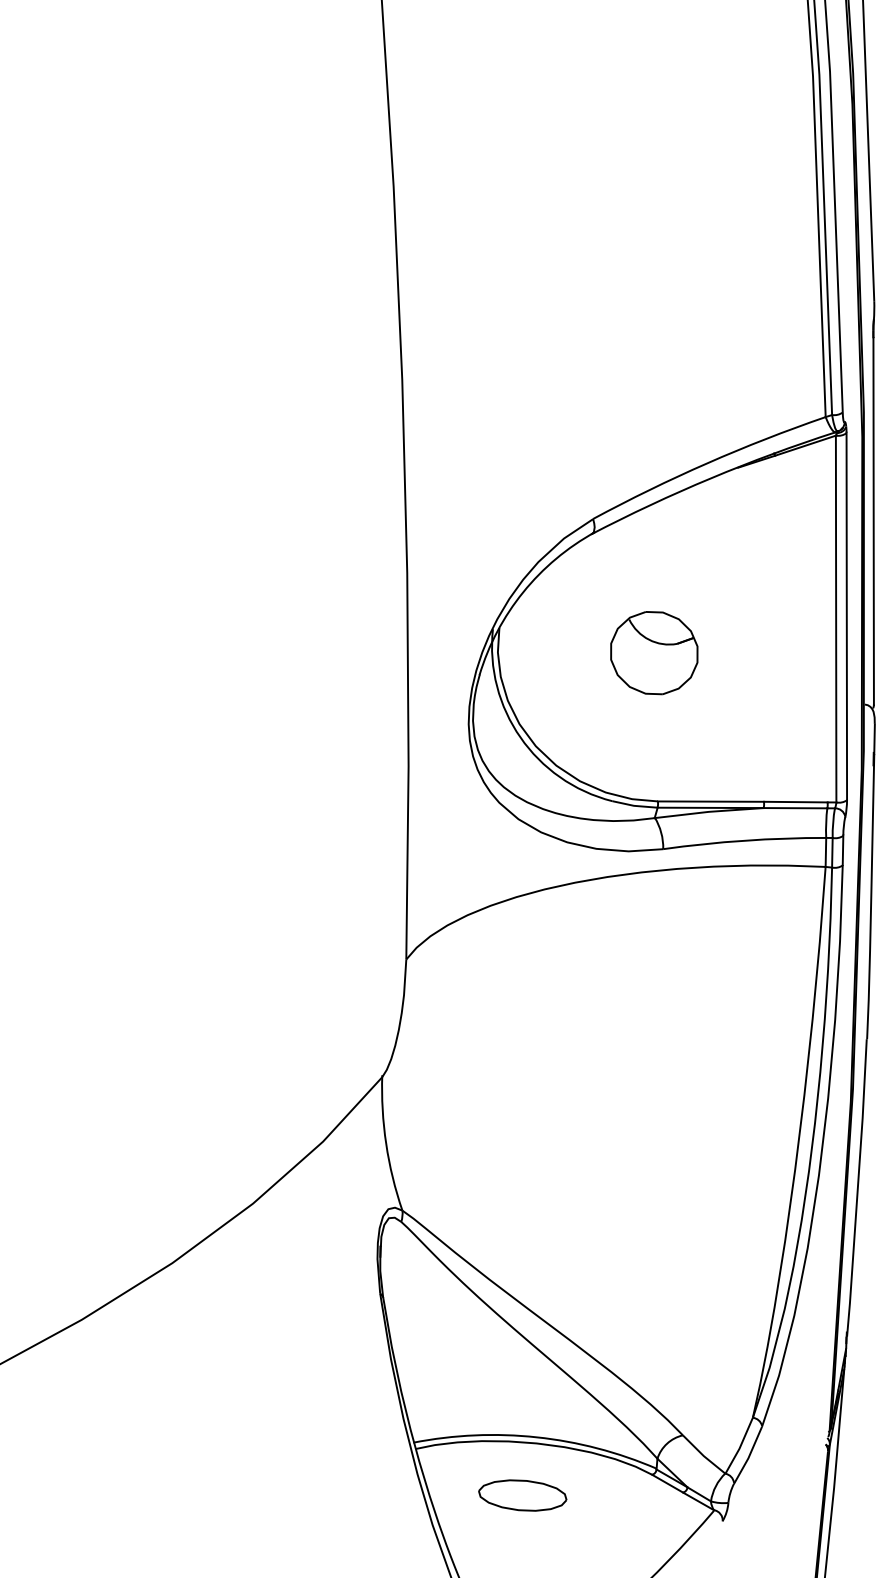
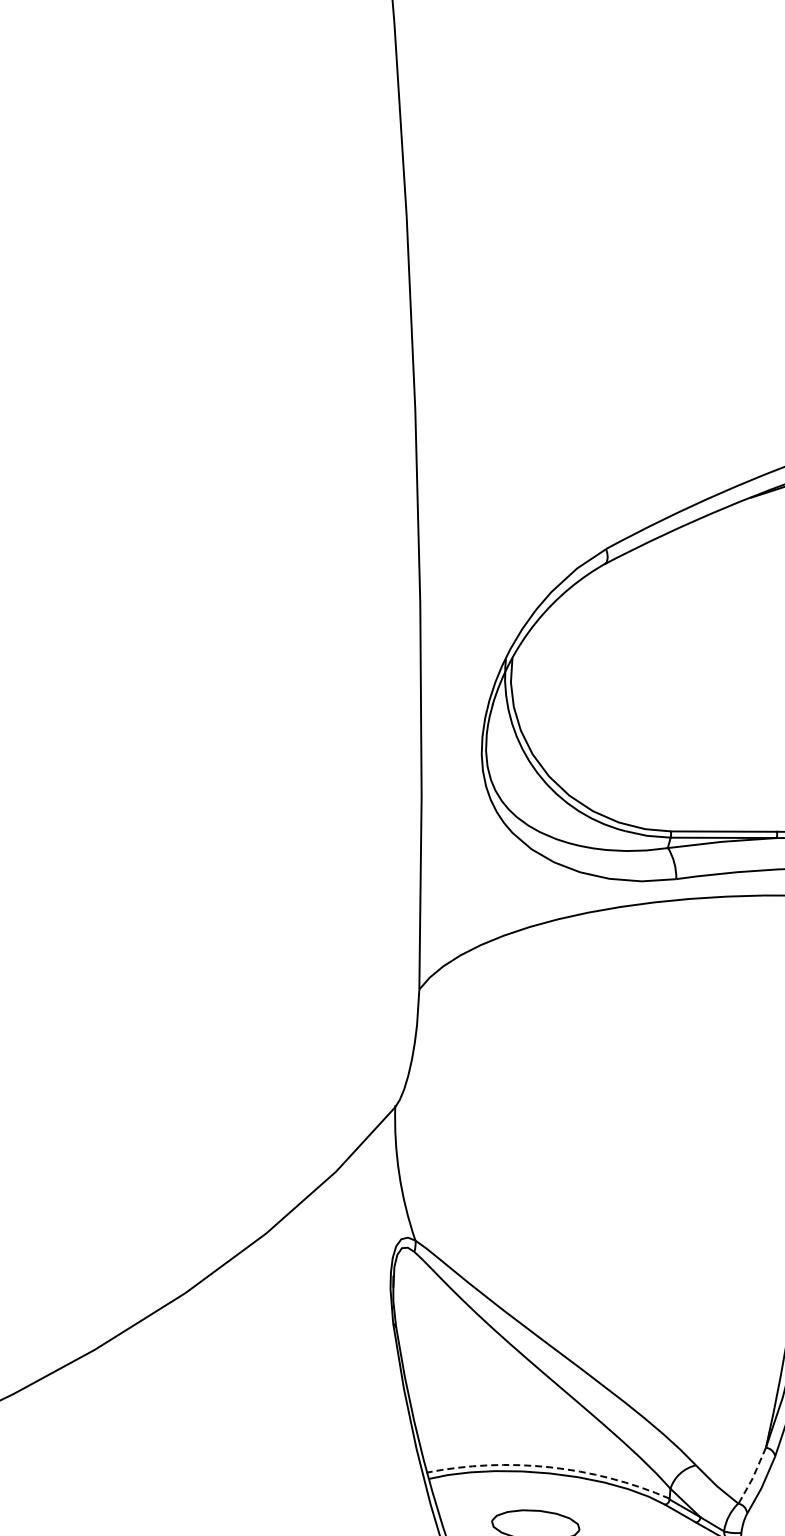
part: (654, 653) -> (667, 683), removed
arc: (536, 1437) -> (549, 1467), solid -> dashed
line: (740, 1446) -> (753, 1476), solid -> dashed

